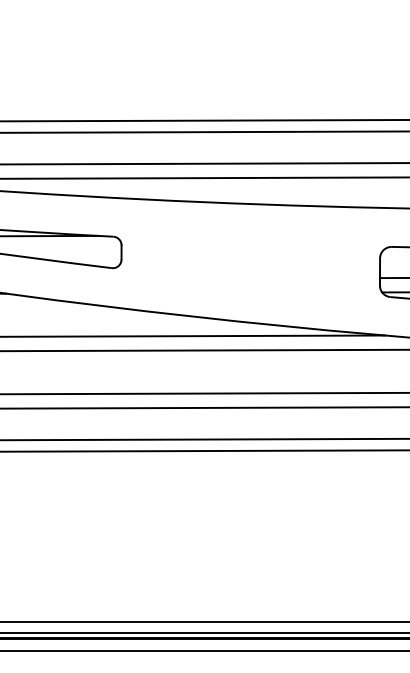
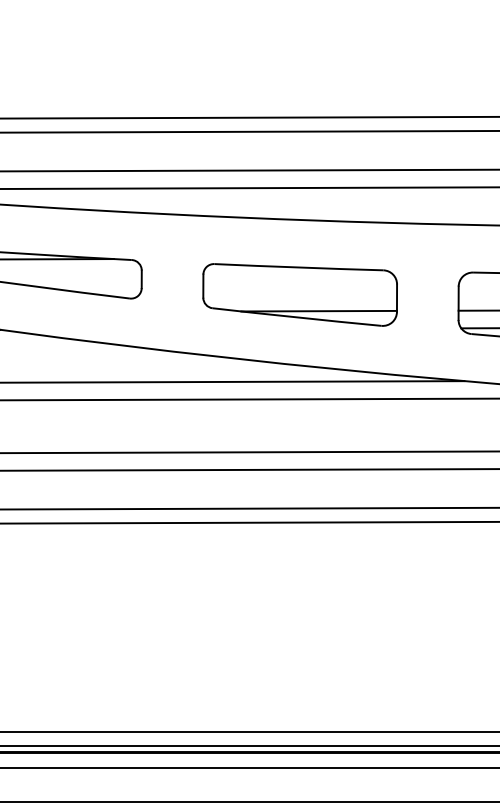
part: (250, 265) -> (299, 295), added

